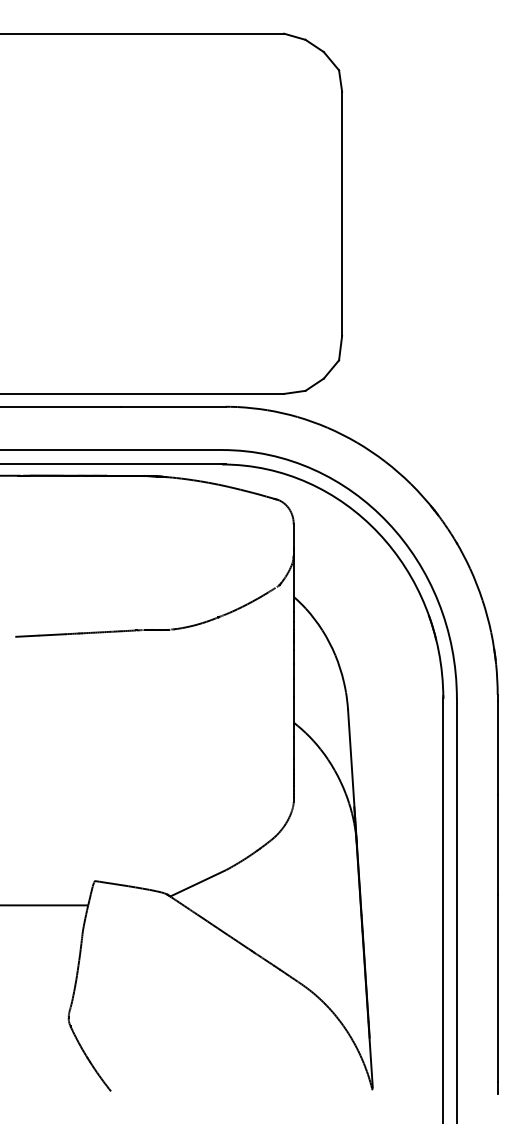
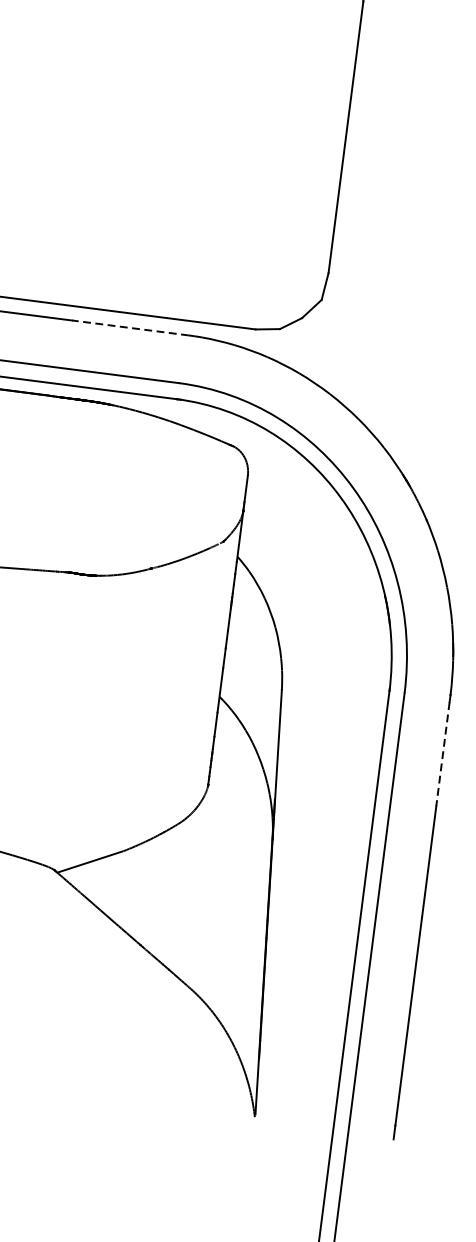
line: (172, 406) -> (129, 327), solid -> dashed
line: (497, 748) -> (442, 754), solid -> dashed

